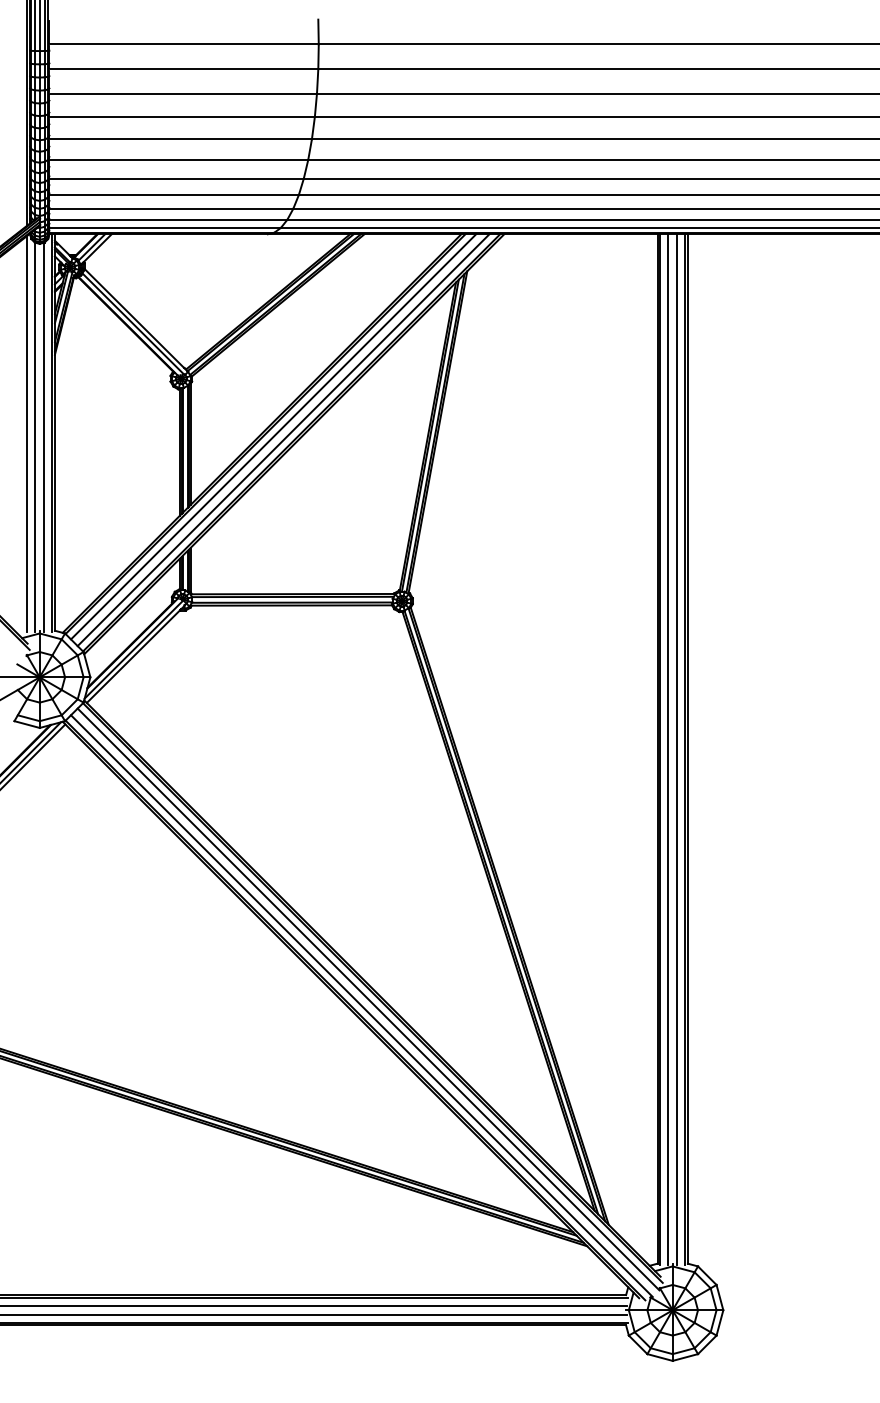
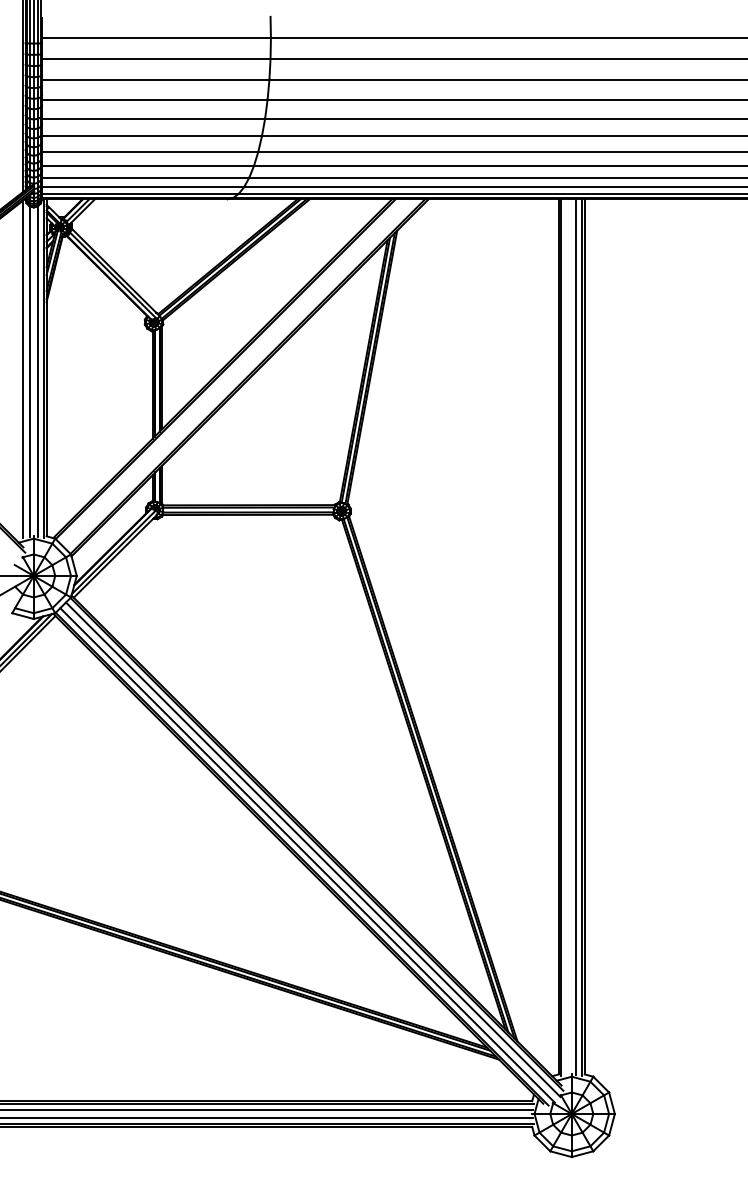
line: (273, 436) -> (232, 371), removed
line: (283, 440) -> (240, 374), removed
line: (668, 749) -> (568, 637), removed

